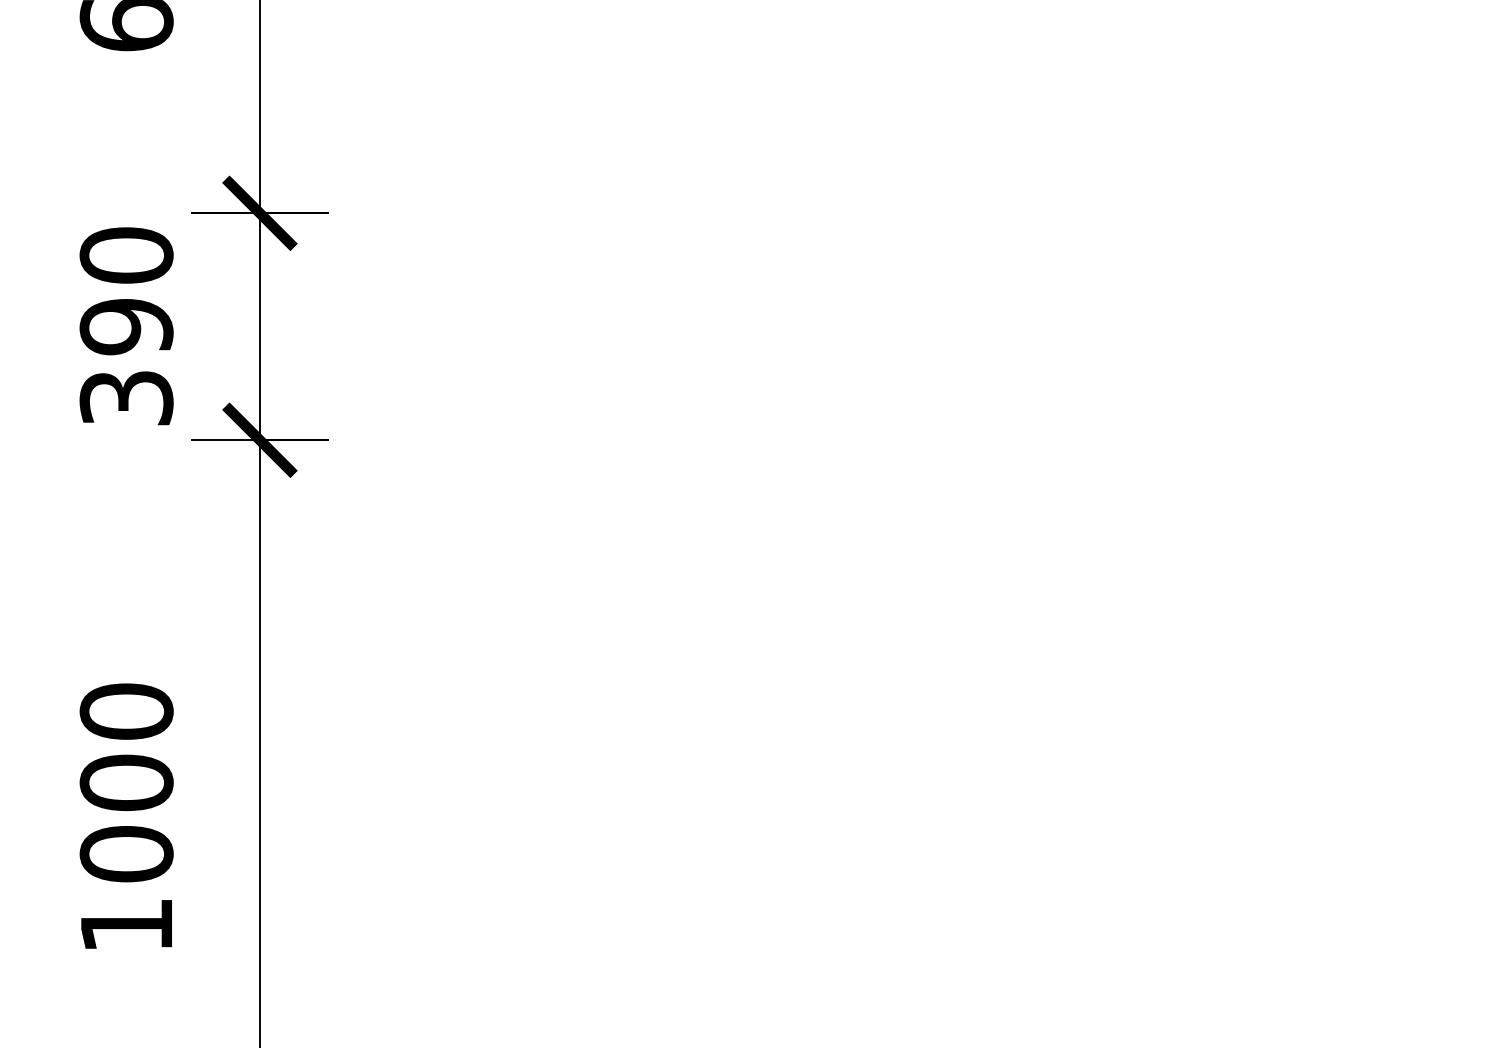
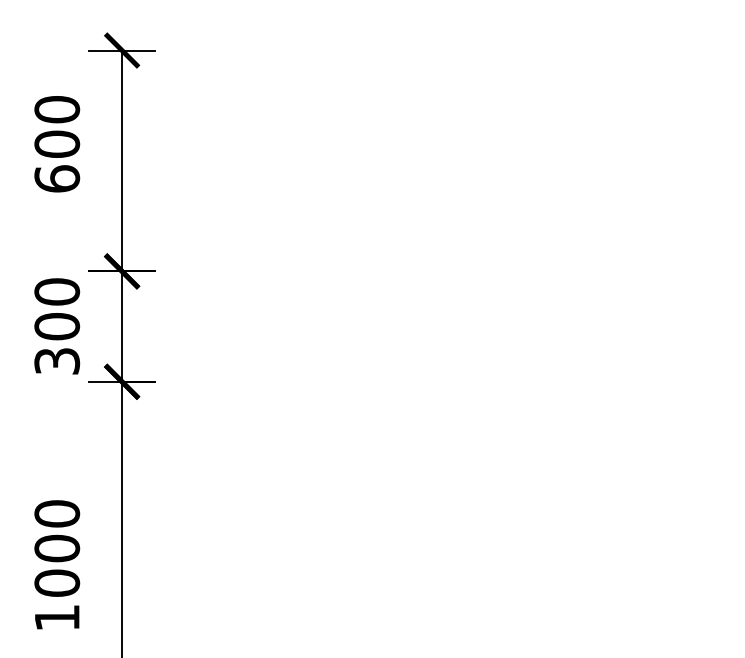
text: (127, 326) -> (57, 326), 390 -> 300

